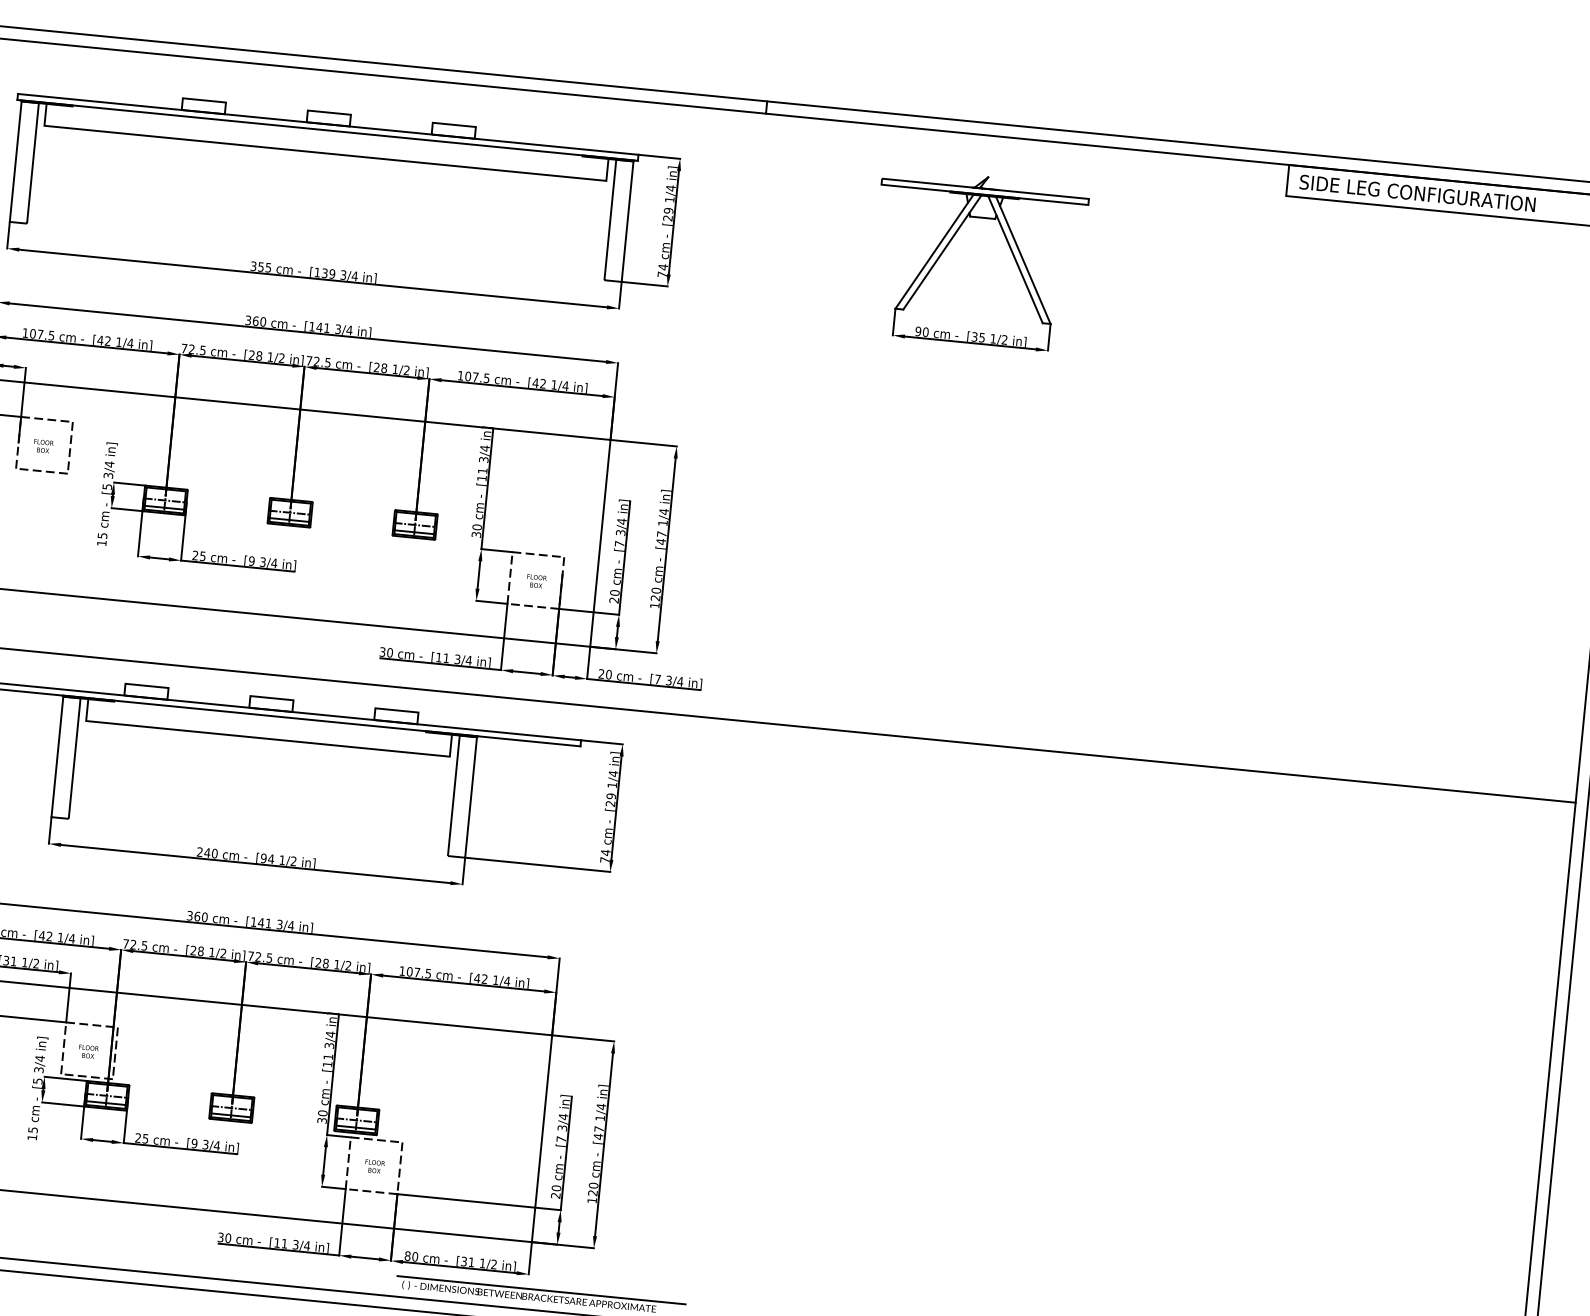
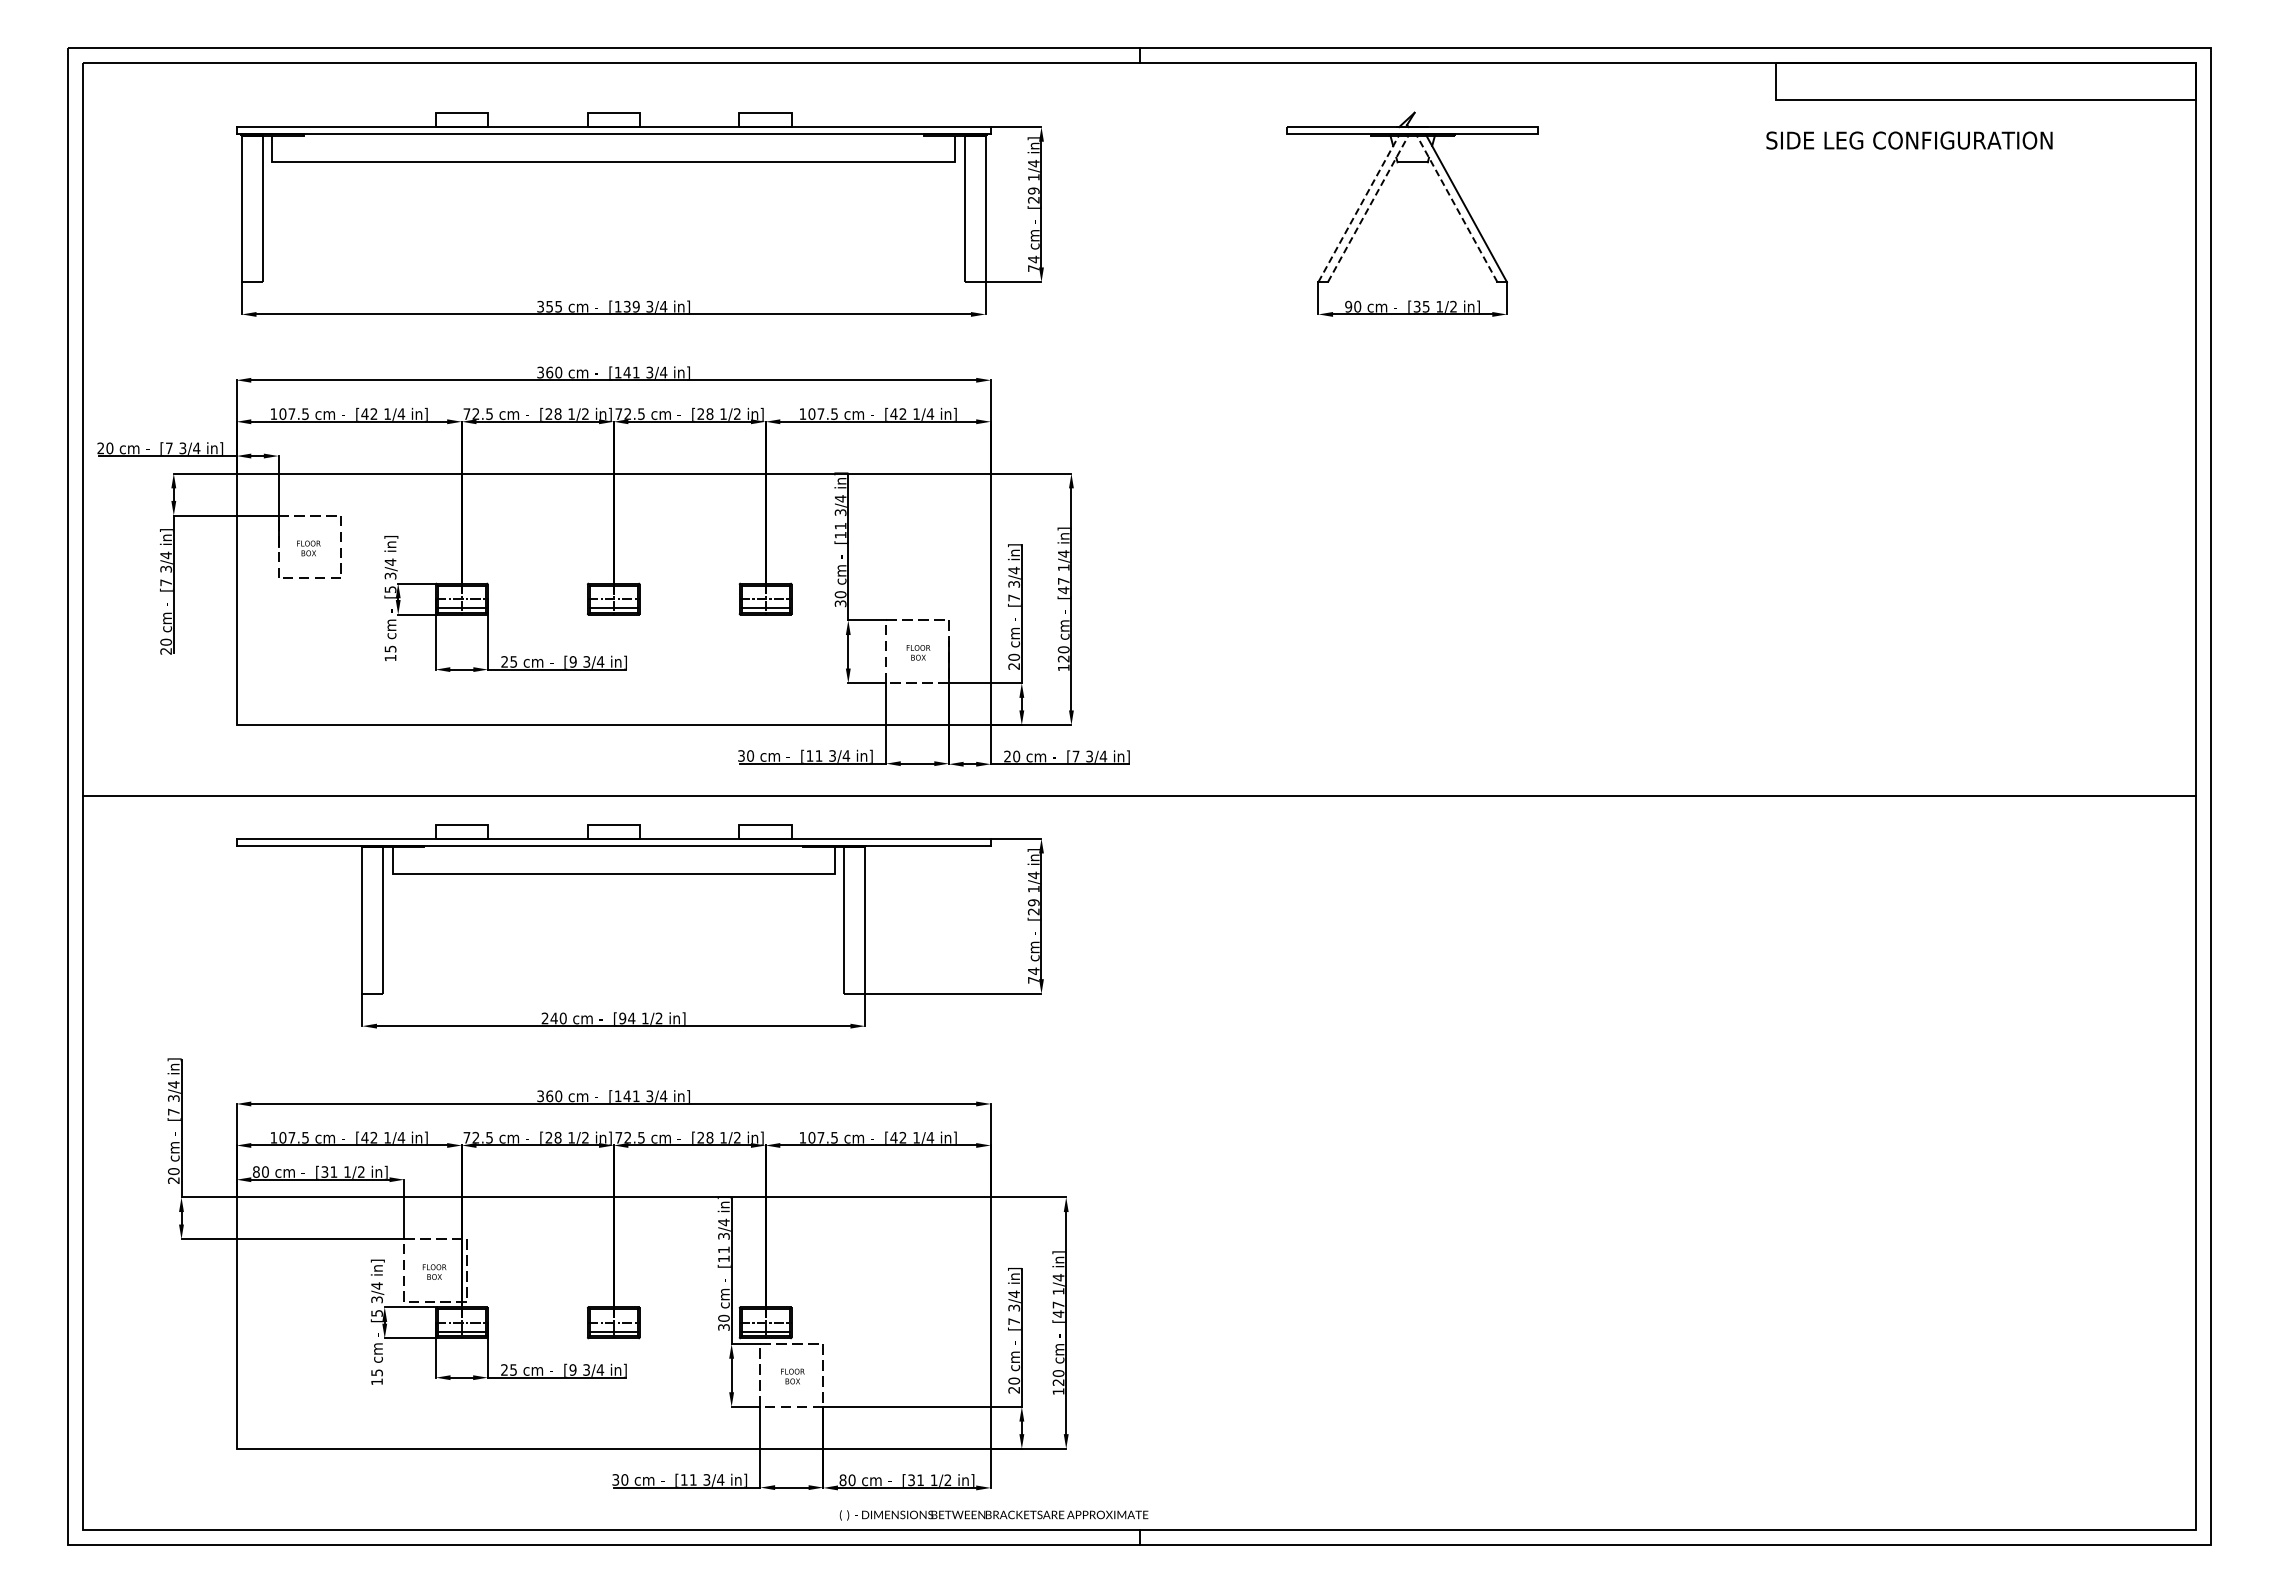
text: (1417, 193) -> (1909, 140), moved
line: (934, 251) -> (1358, 208), solid -> dashed
line: (942, 252) -> (1368, 208), solid -> dashed
line: (1015, 259) -> (1457, 208), solid -> dashed
line: (541, 1290) -> (1008, 1505), removed

